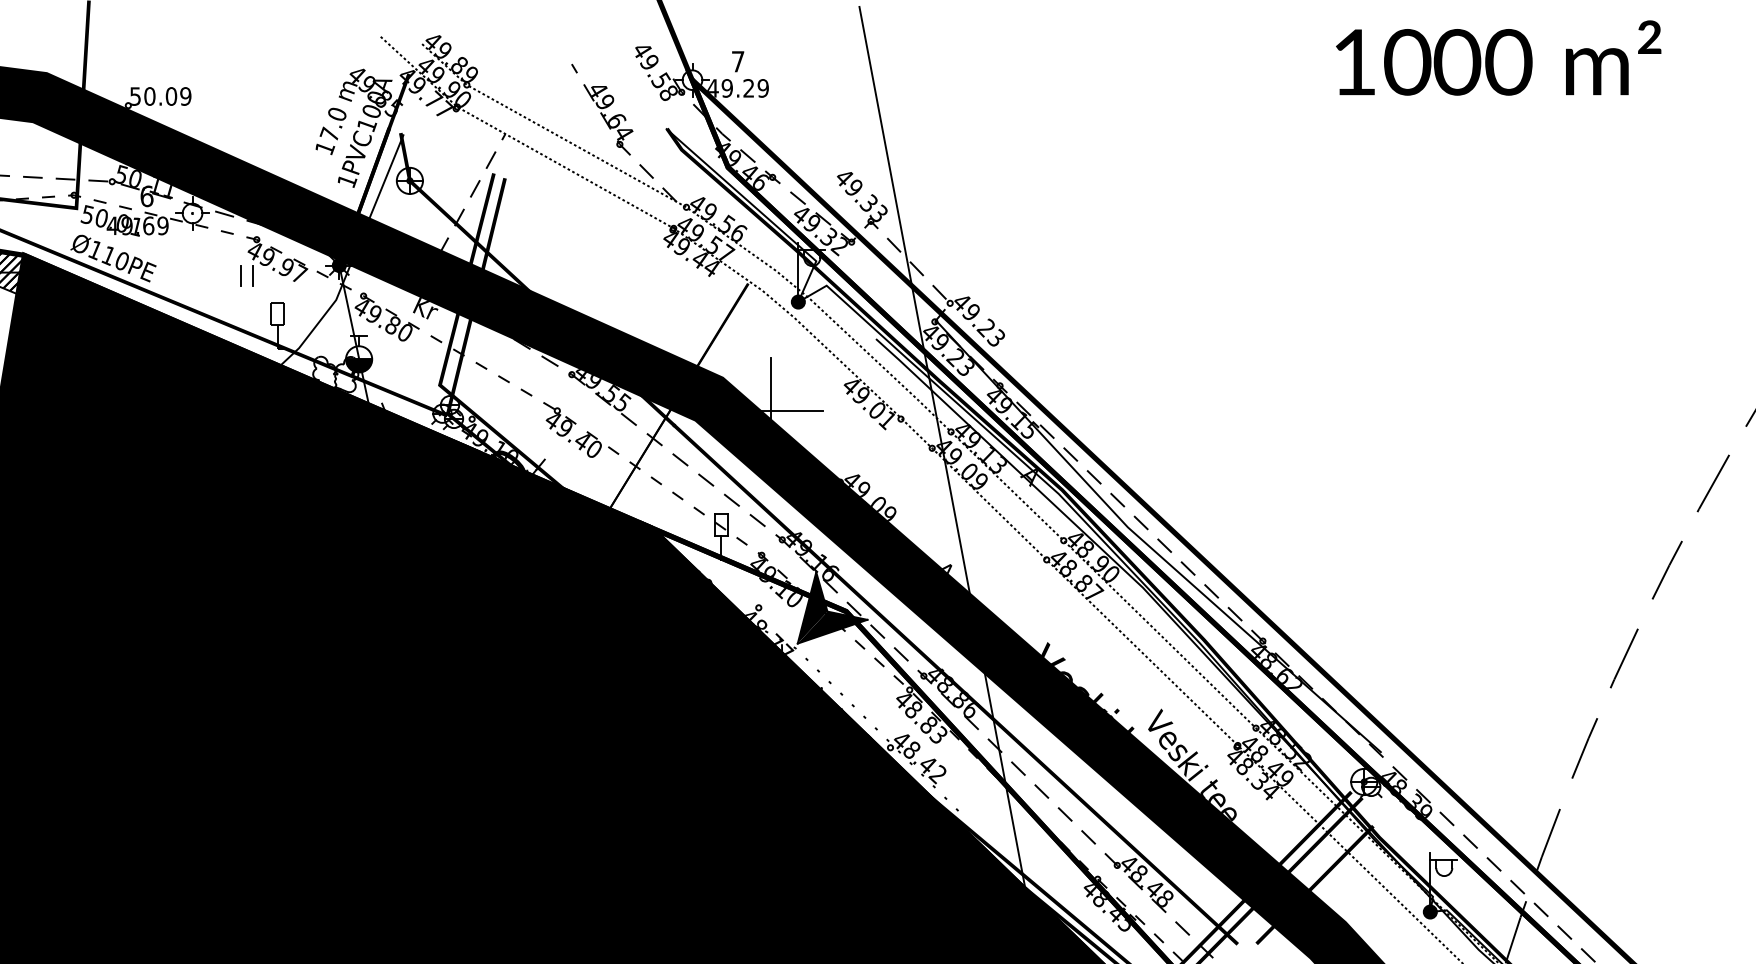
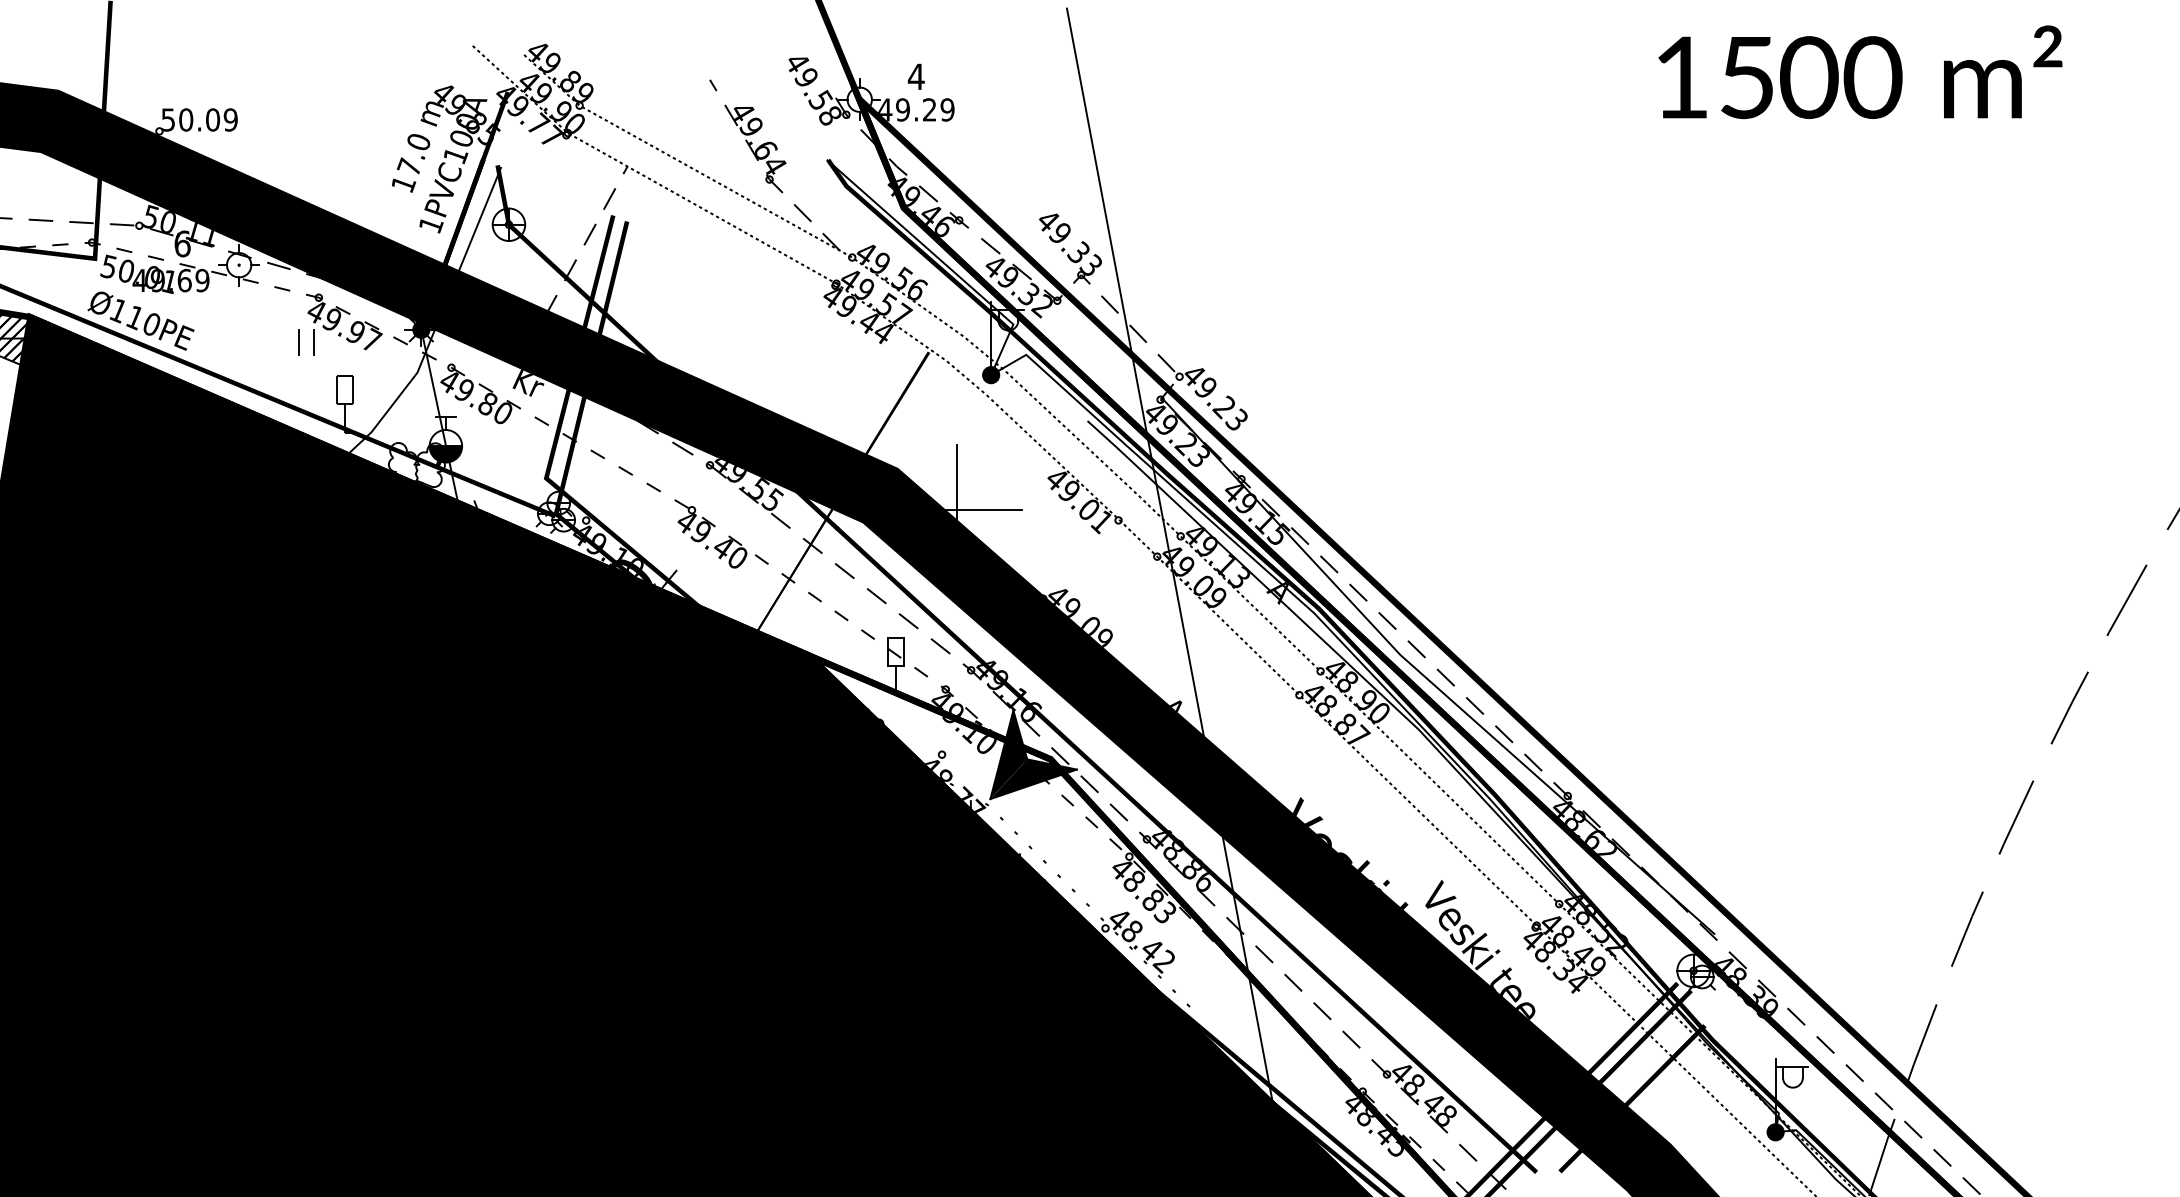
text: (737, 61) -> (915, 76), 7 -> 4
text: (1407, 62) -> (1747, 77), 10 -> 15

